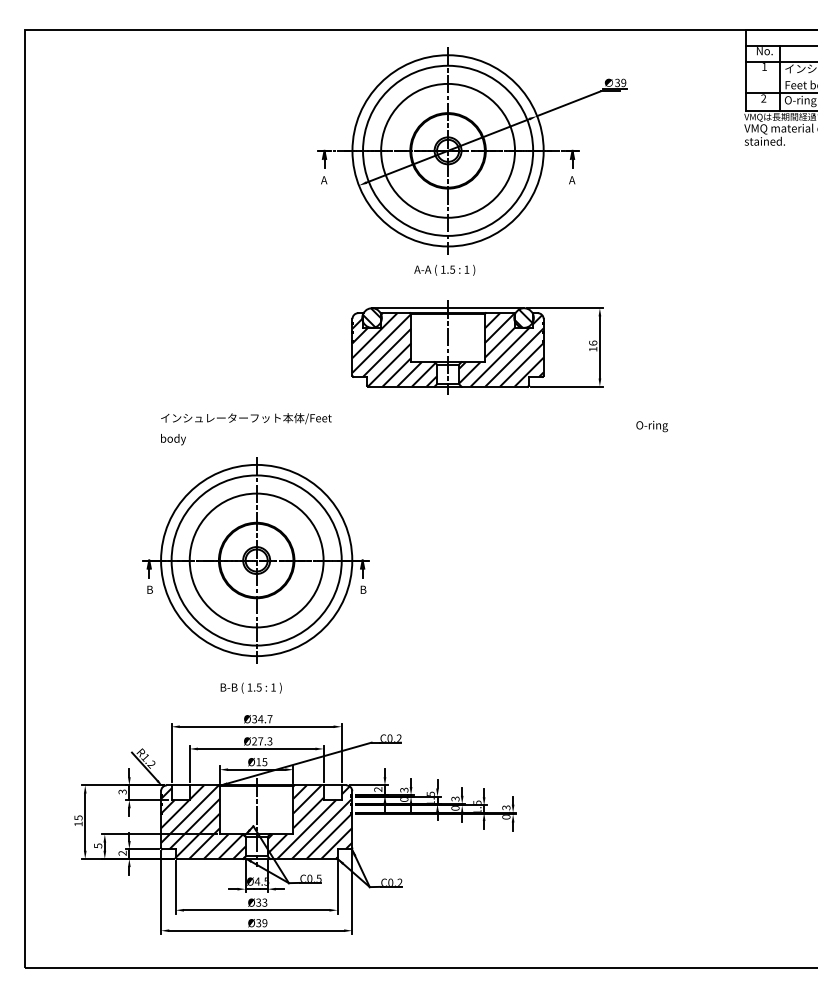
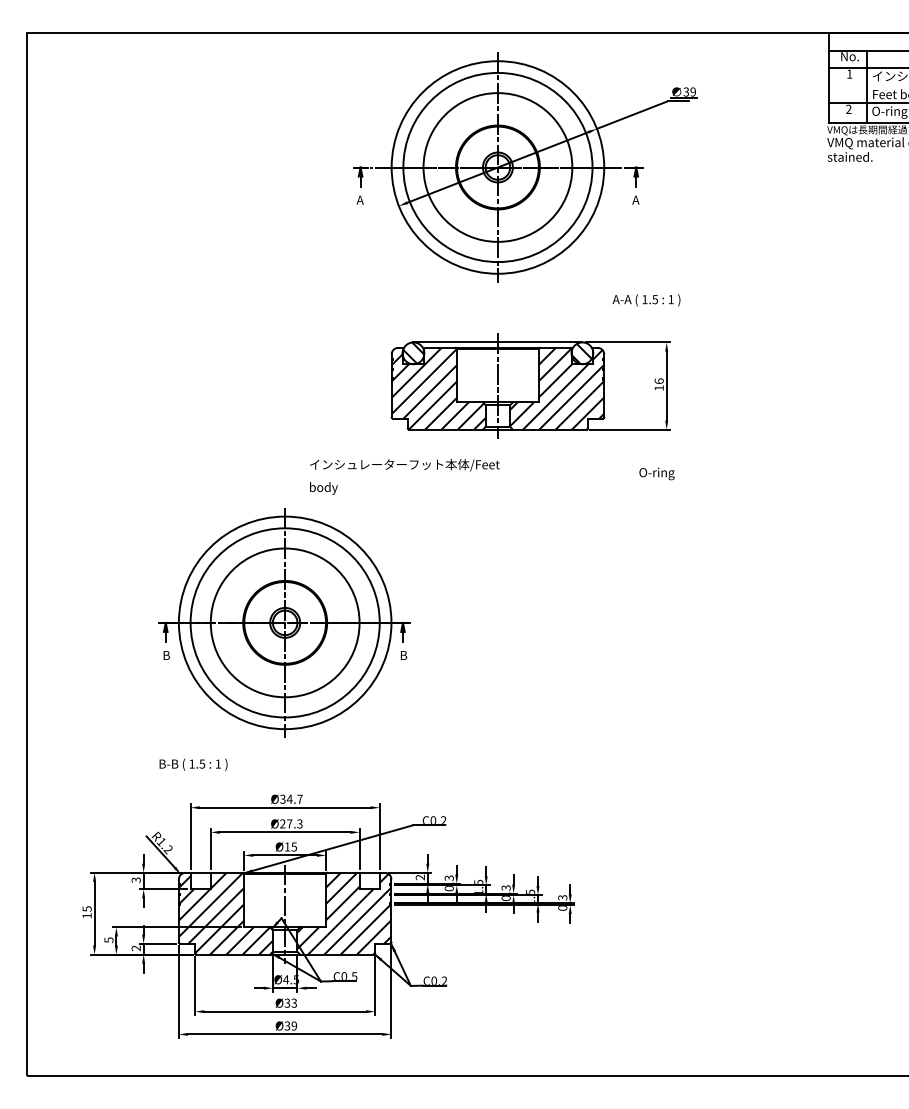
text: (444, 269) -> (646, 299), moved
text: (651, 426) -> (656, 473), moved
text: (246, 429) -> (405, 477), moved
text: (250, 687) -> (192, 764), moved

